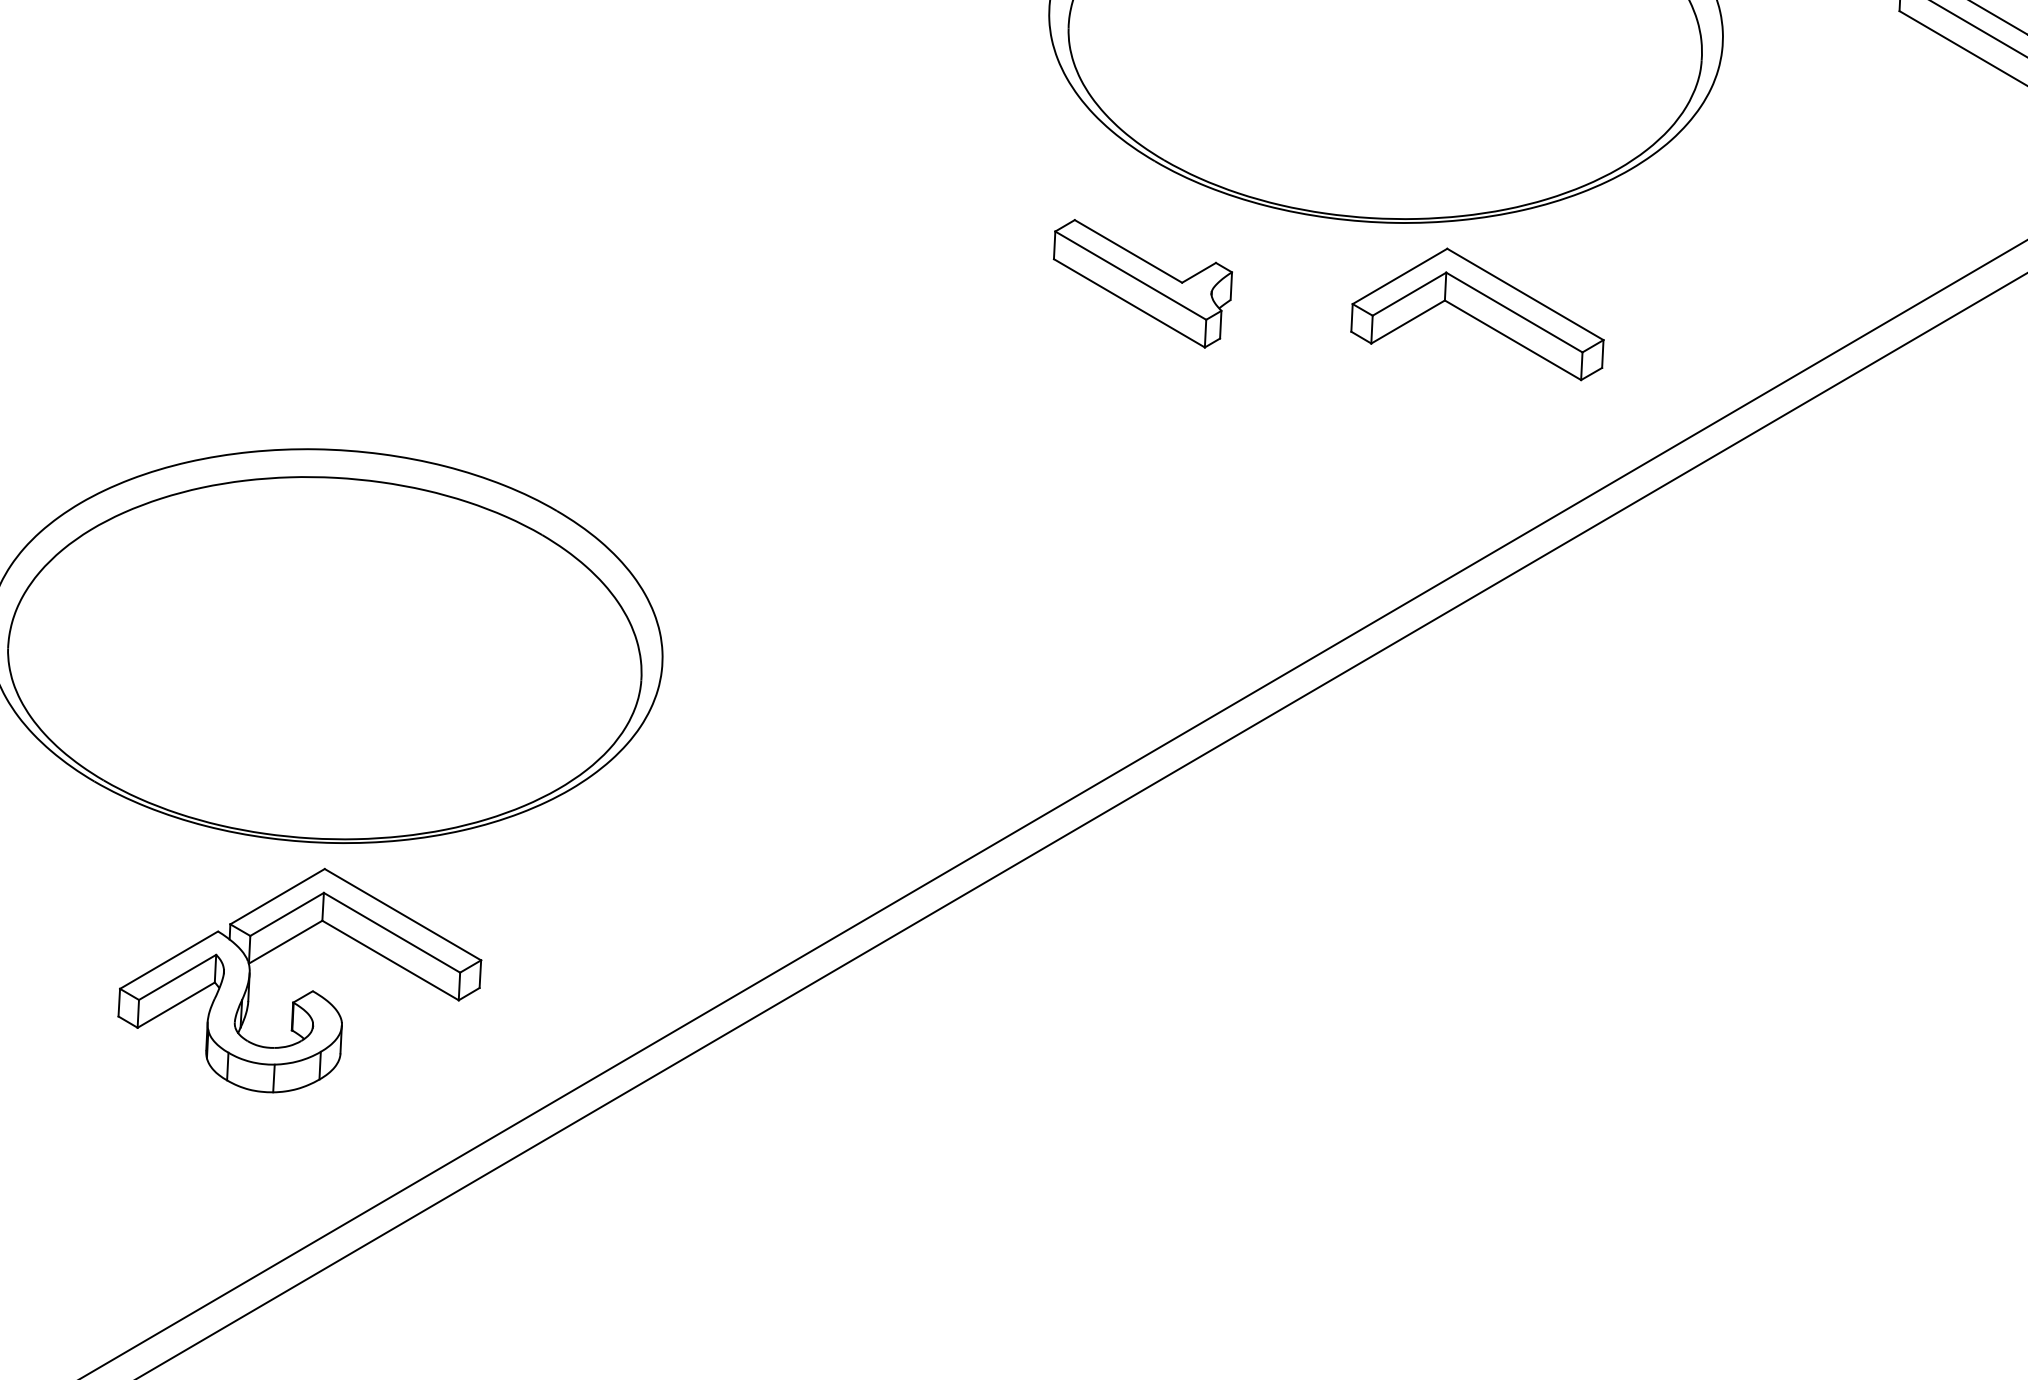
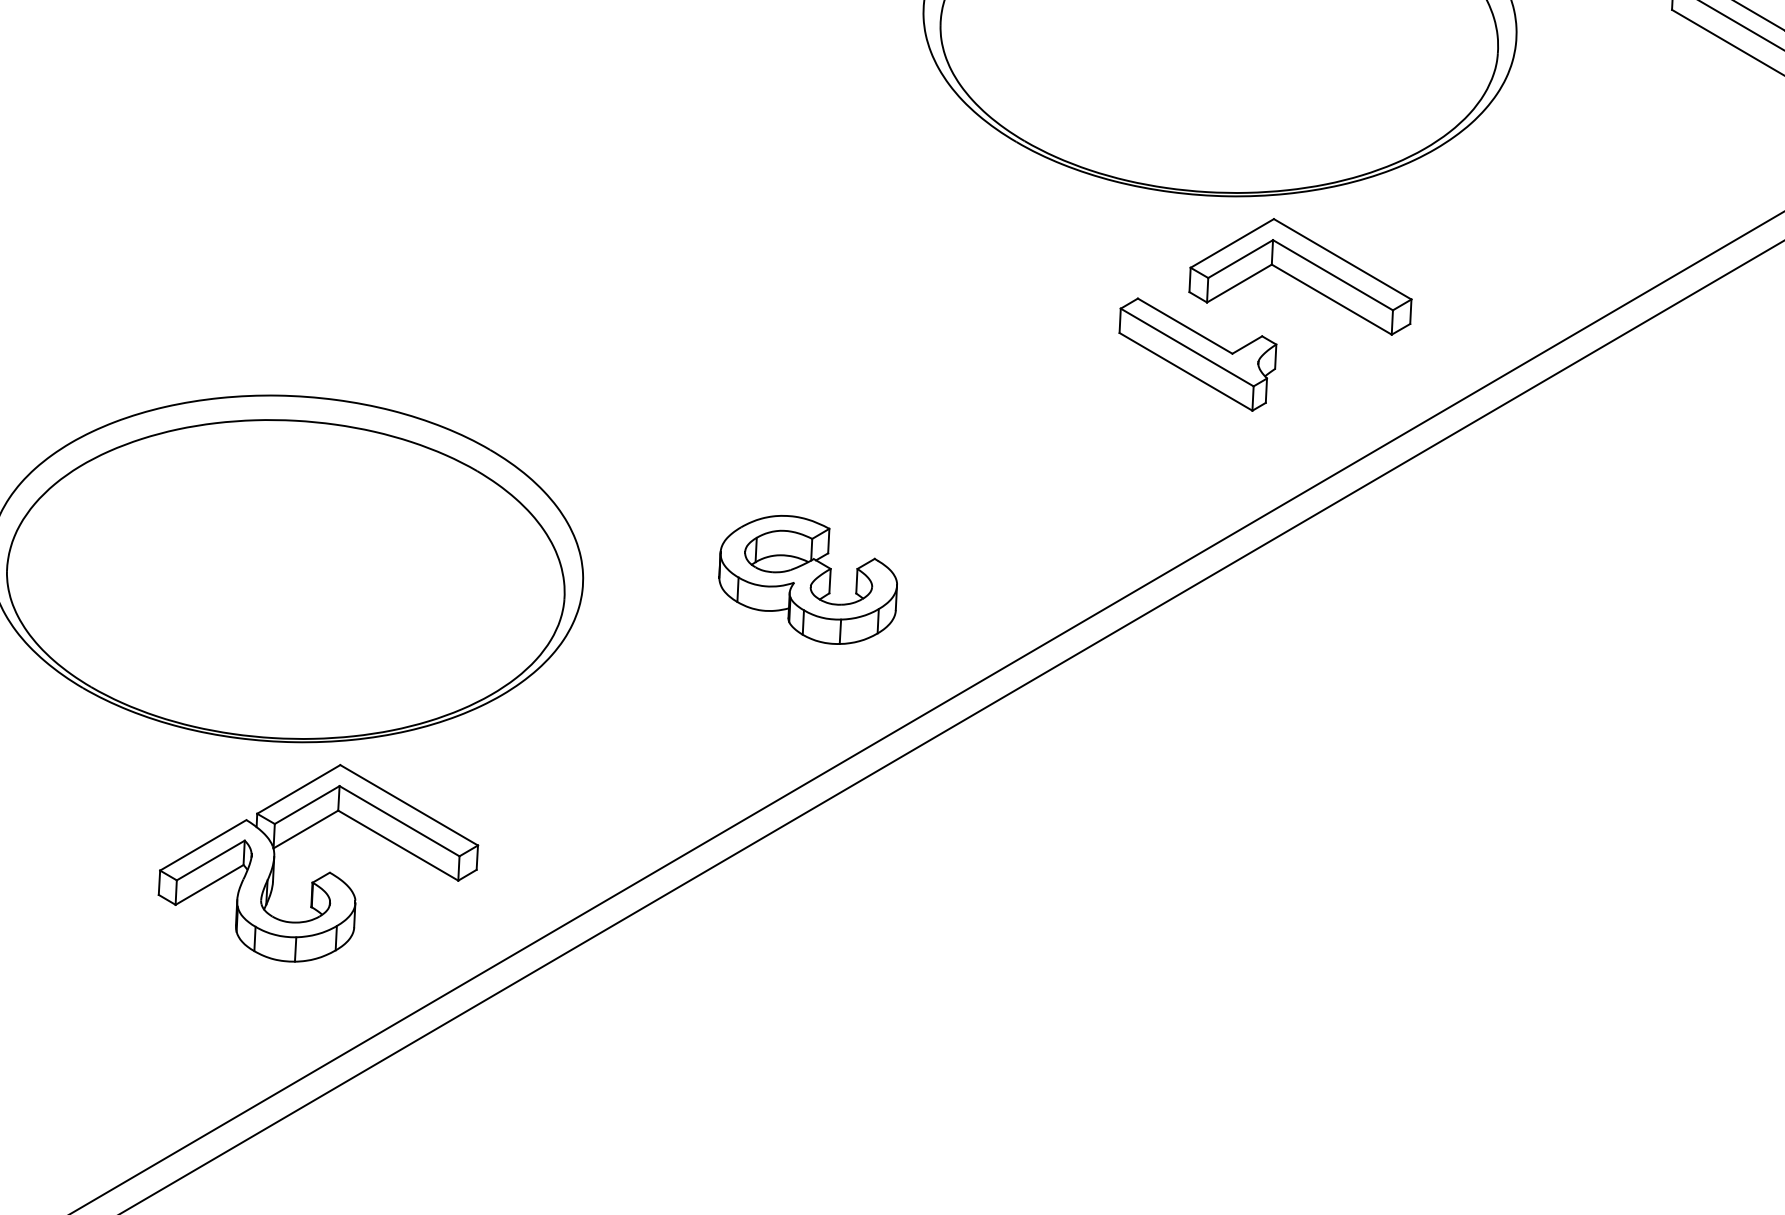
part: (1142, 283) -> (1197, 354), moved
part: (918, 658) -> (808, 579), added
part: (306, 993) -> (324, 874), moved

